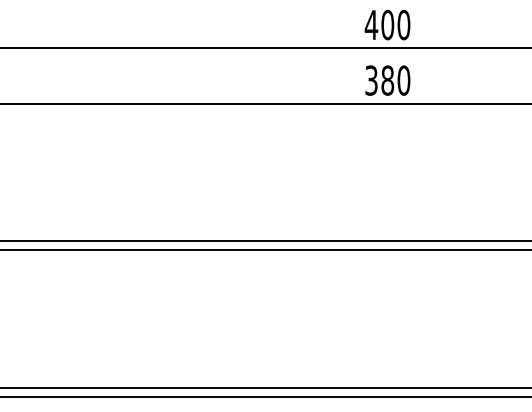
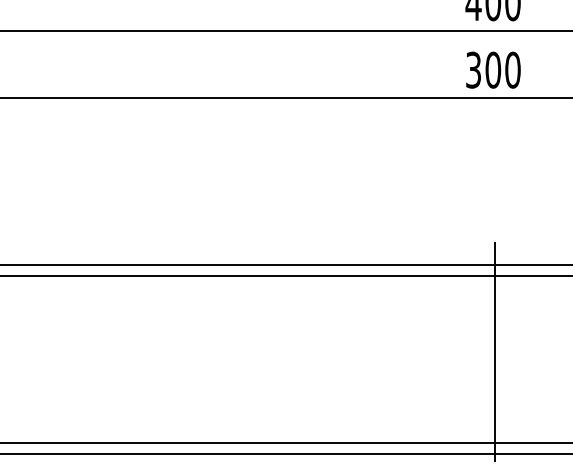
text: (387, 80) -> (492, 70), 380 -> 300
line: (389, 312) -> (495, 351), added

